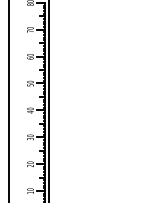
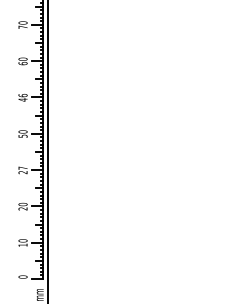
text: (30, 83) -> (22, 97), 50 -> 46
text: (30, 111) -> (22, 135), 40 -> 50
text: (30, 137) -> (22, 170), 30 -> 27

